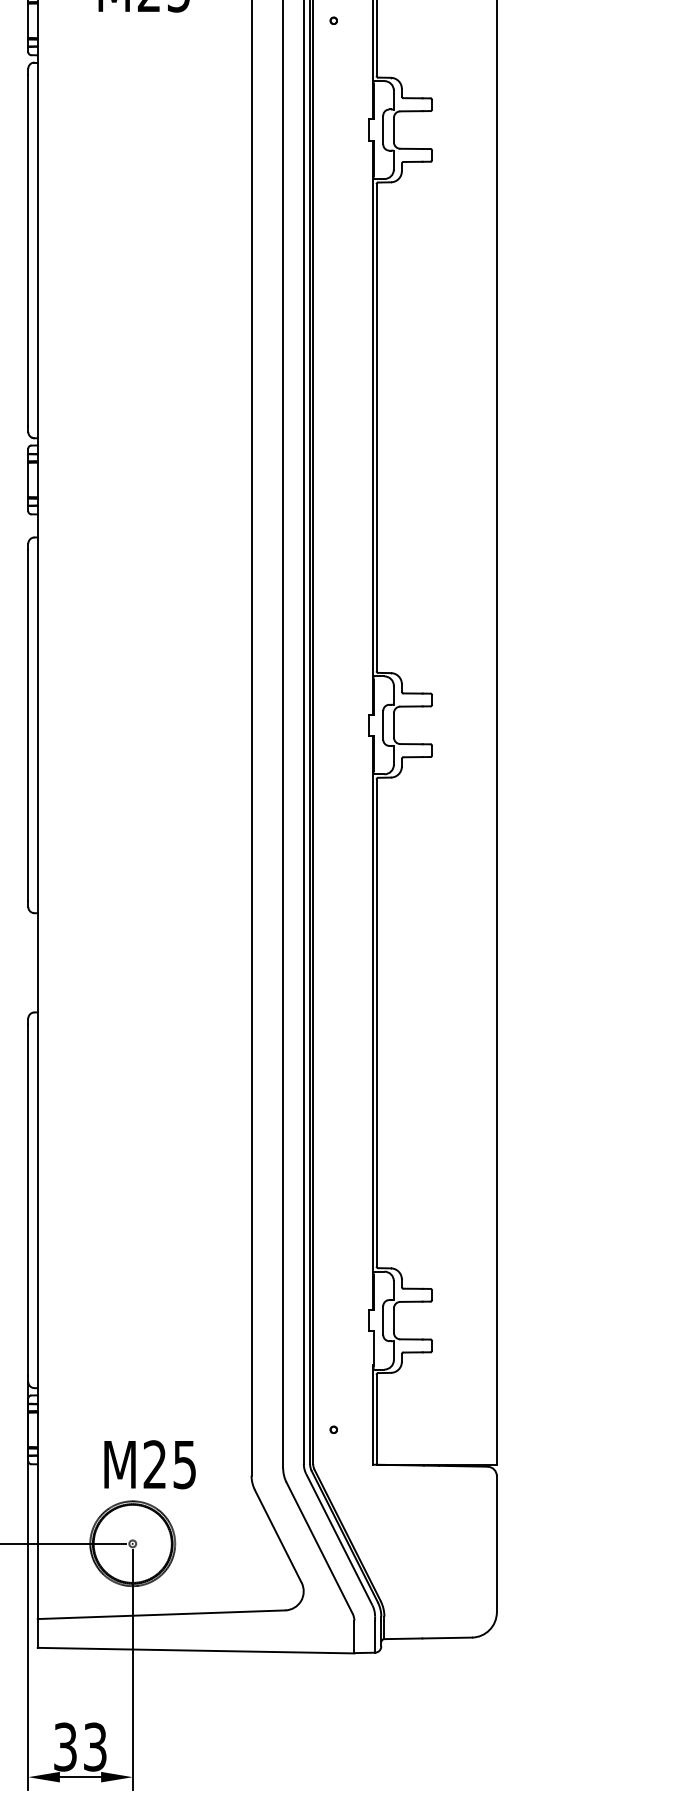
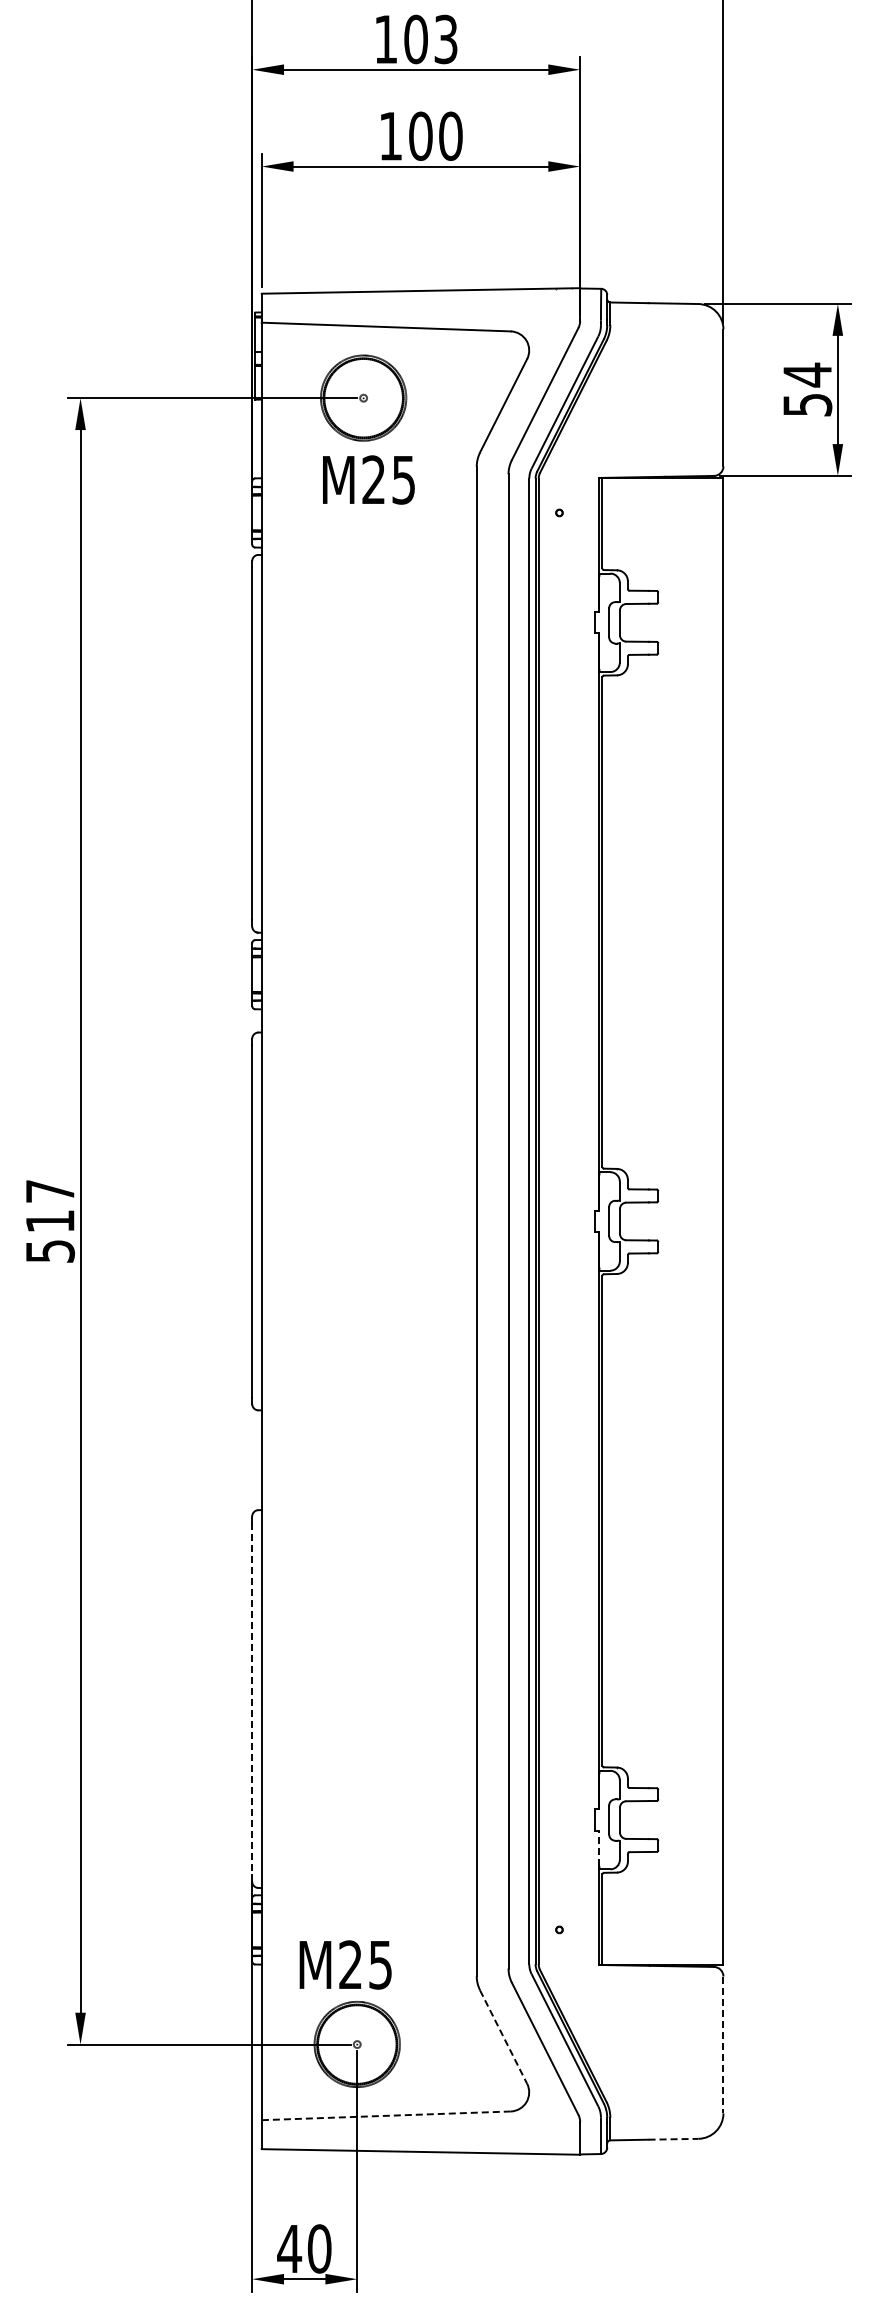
line: (28, 1200) -> (252, 1699), solid -> dashed
line: (373, 1348) -> (599, 1848), solid -> dashed
text: (149, 1464) -> (345, 1964), moved
line: (278, 1536) -> (503, 2037), solid -> dashed
line: (496, 1544) -> (723, 2045), solid -> dashed
line: (161, 1614) -> (386, 2115), solid -> dashed
line: (447, 1638) -> (673, 2139), solid -> dashed
text: (80, 1746) -> (304, 2248), 33 -> 40

